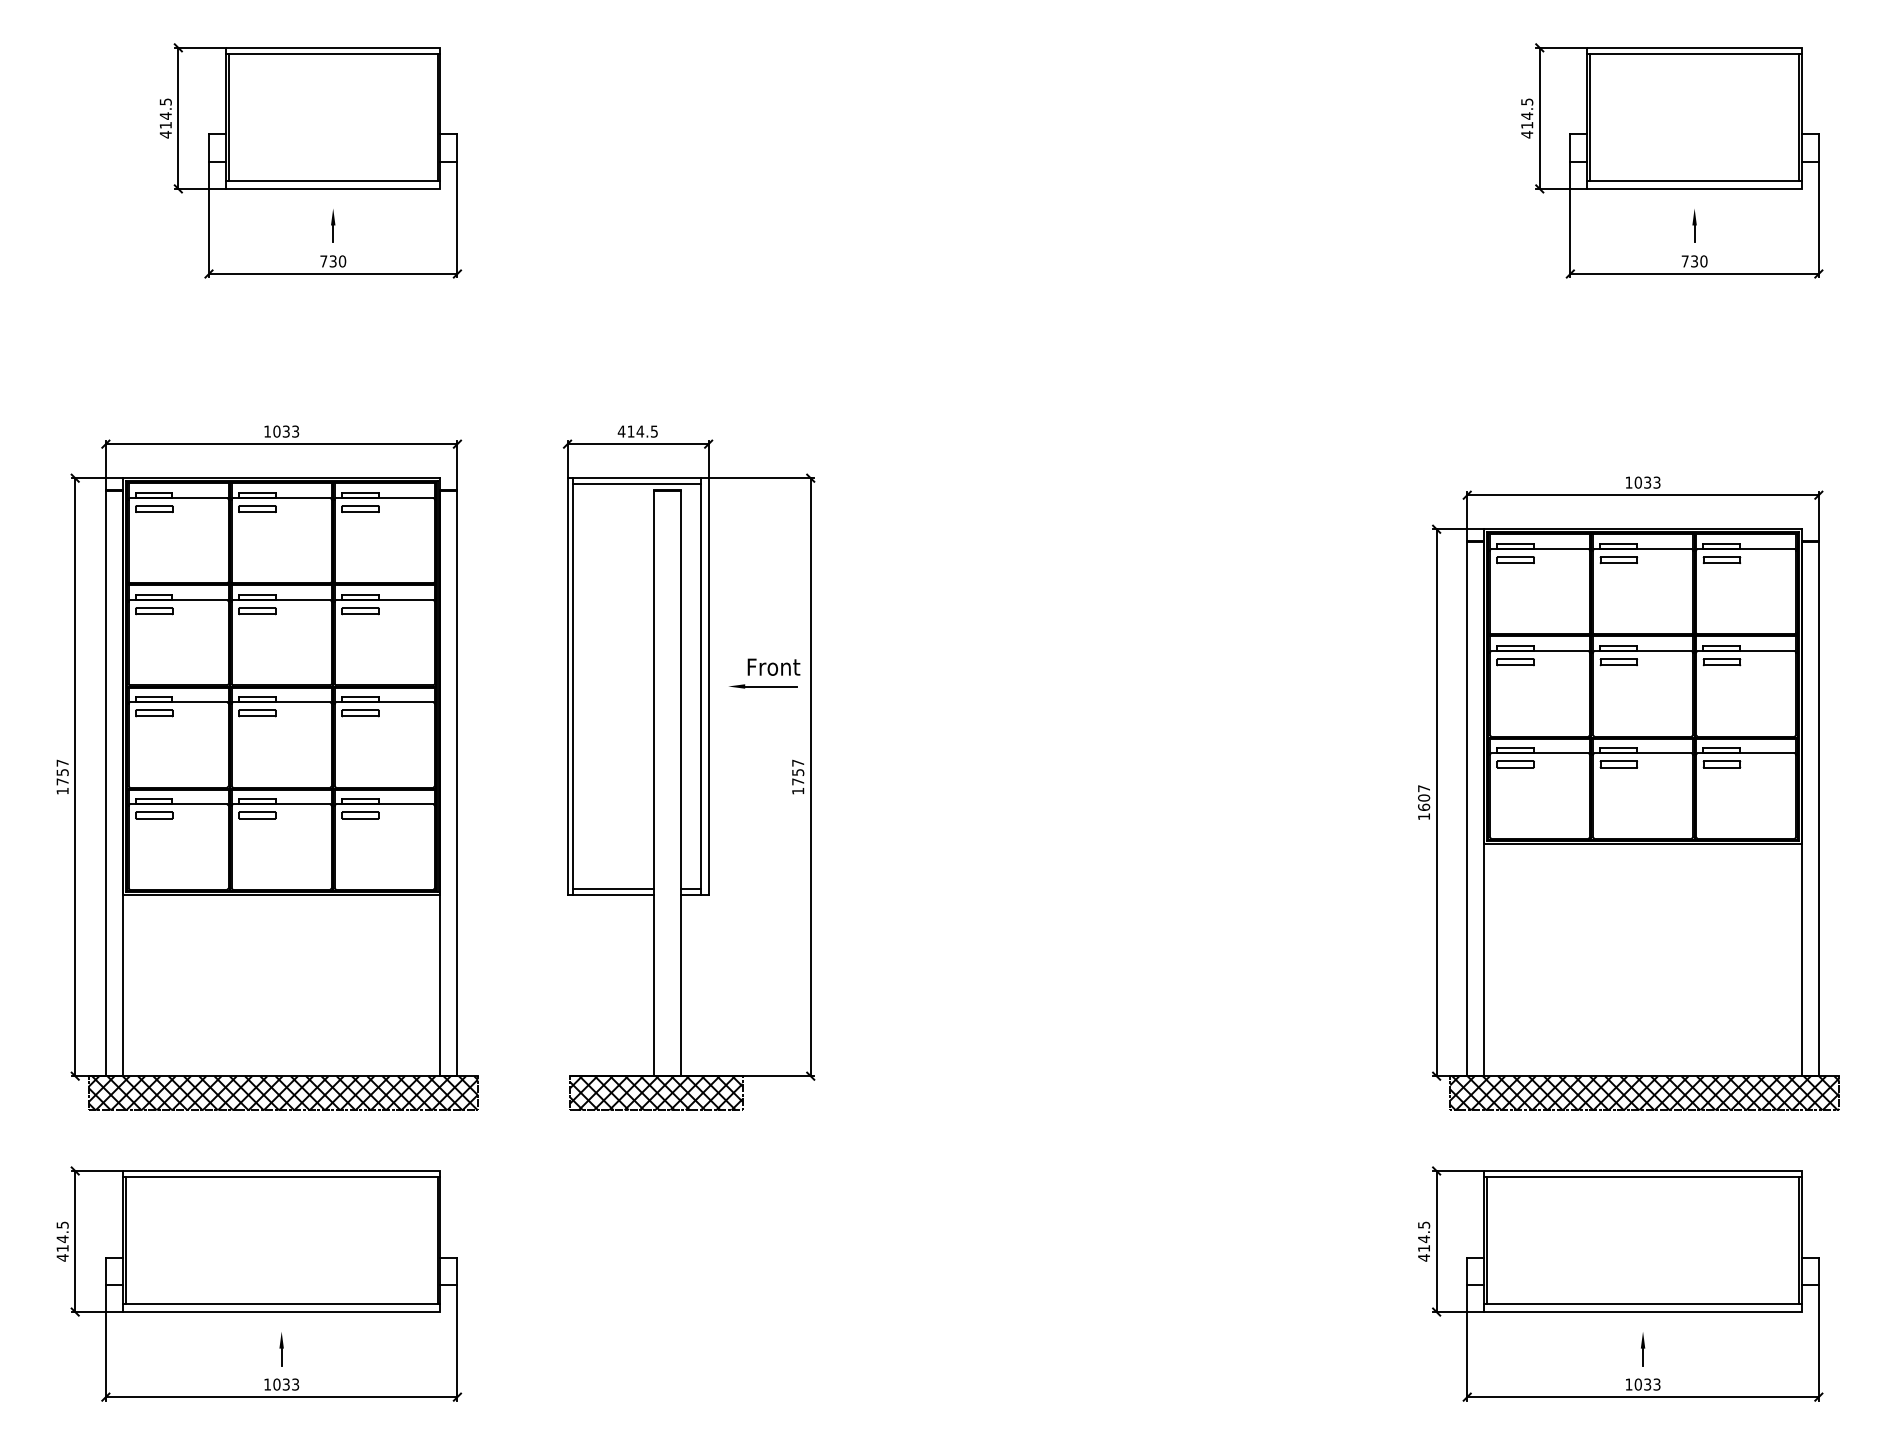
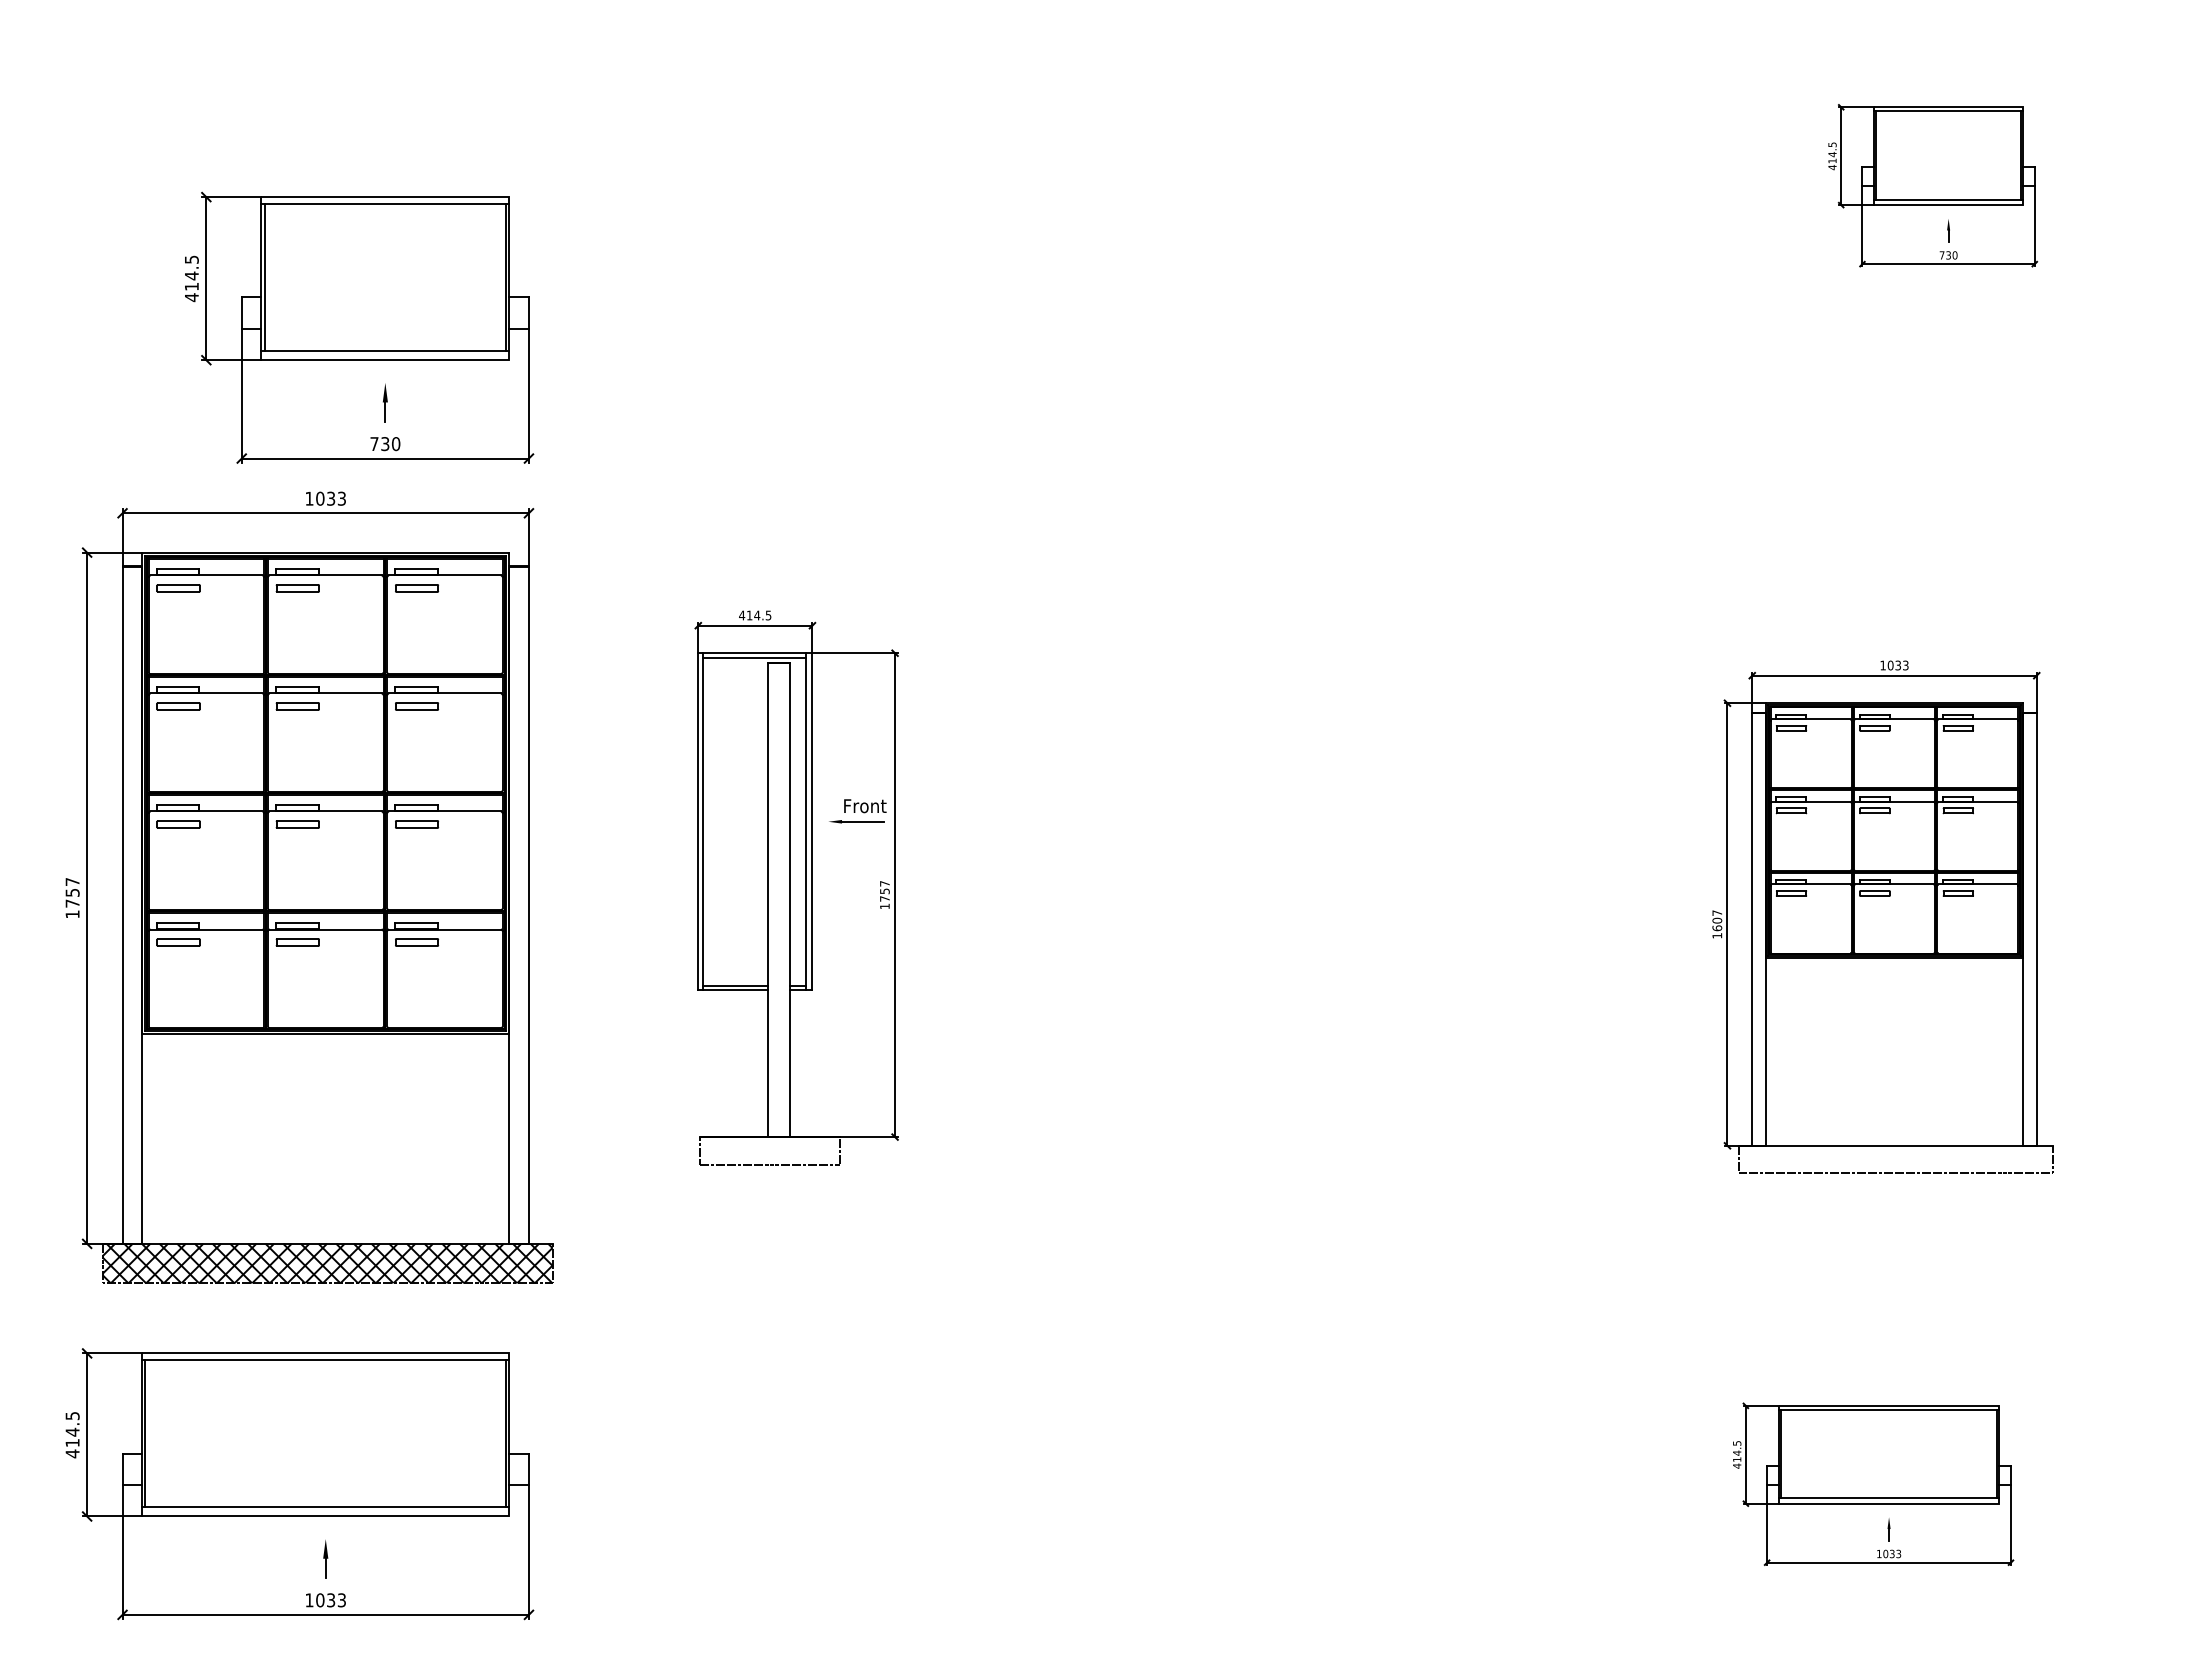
part: (310, 160) -> (359, 327), moved
part: (1671, 160) -> (1932, 185), size x0.6
part: (688, 767) -> (796, 887), size x0.7
part: (1628, 793) -> (1882, 916), size x0.7
part: (1620, 1284) -> (1873, 1484), size x0.6

